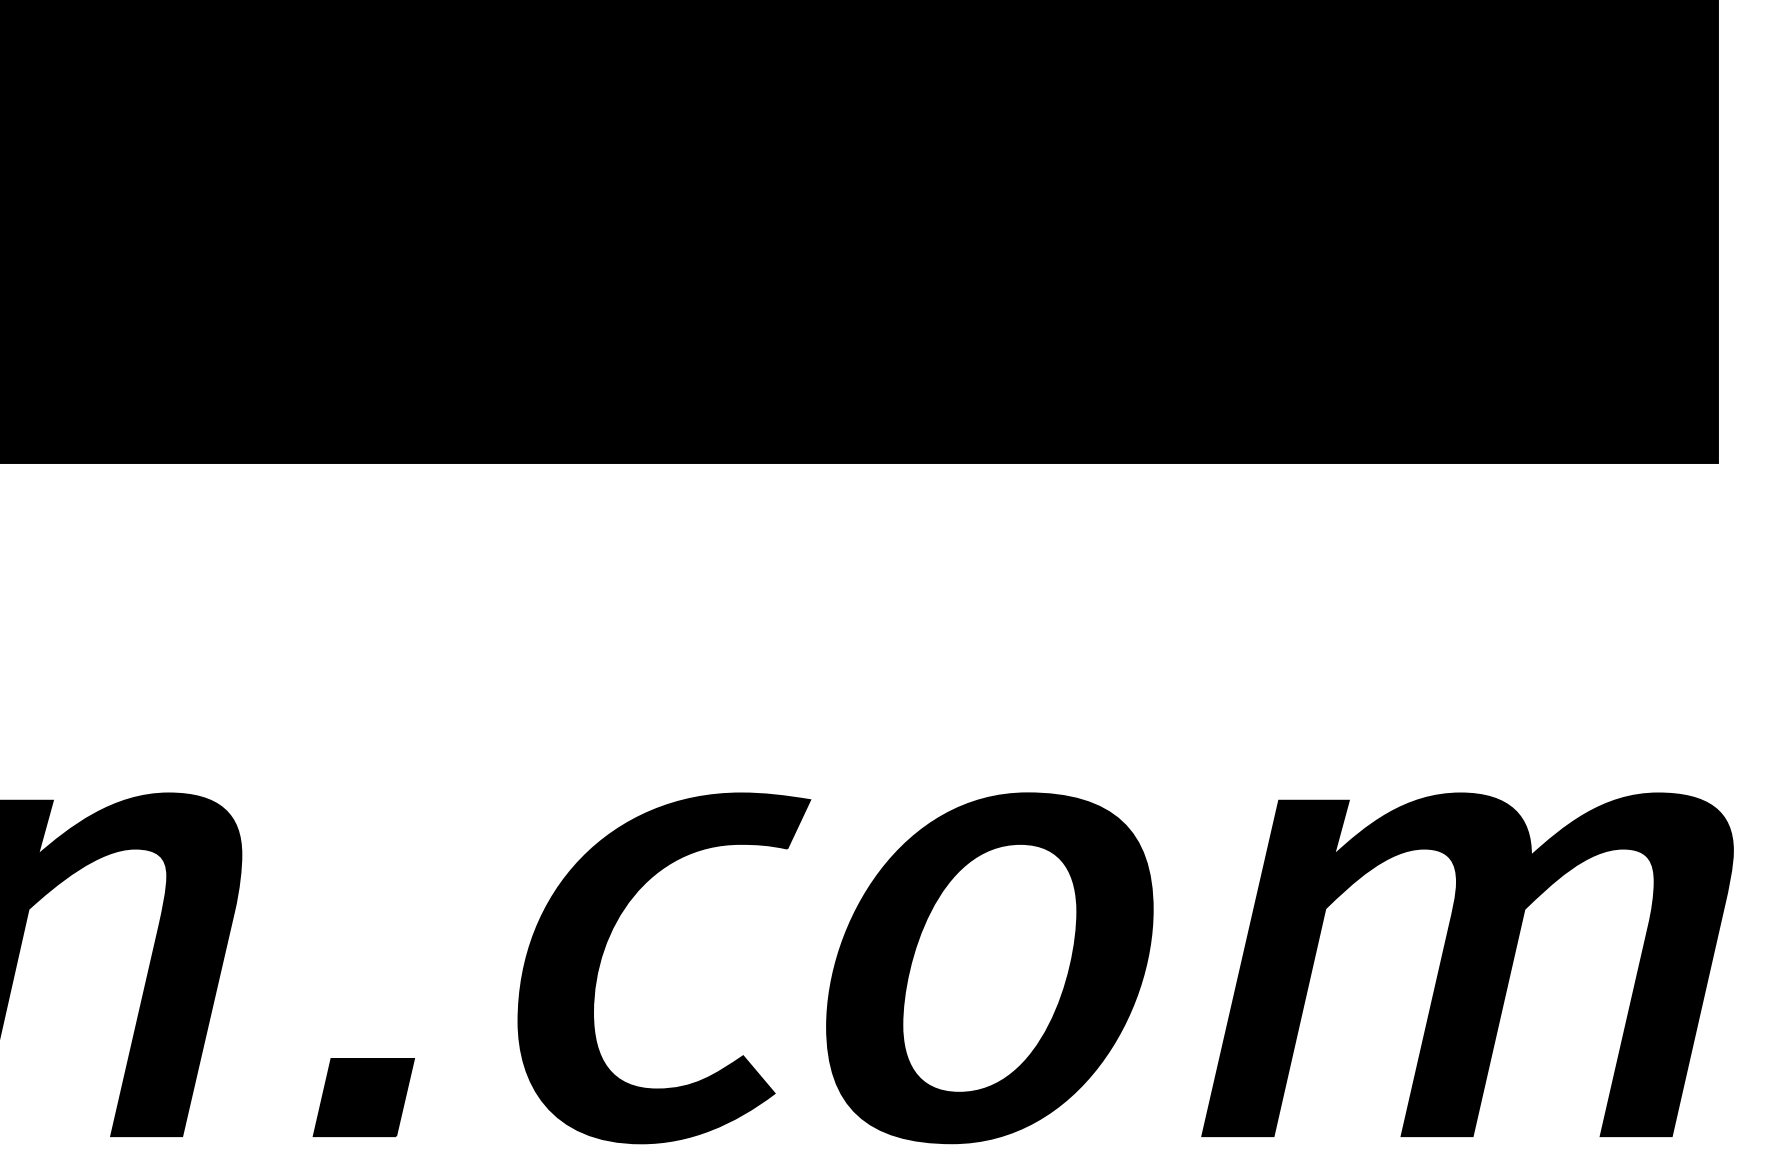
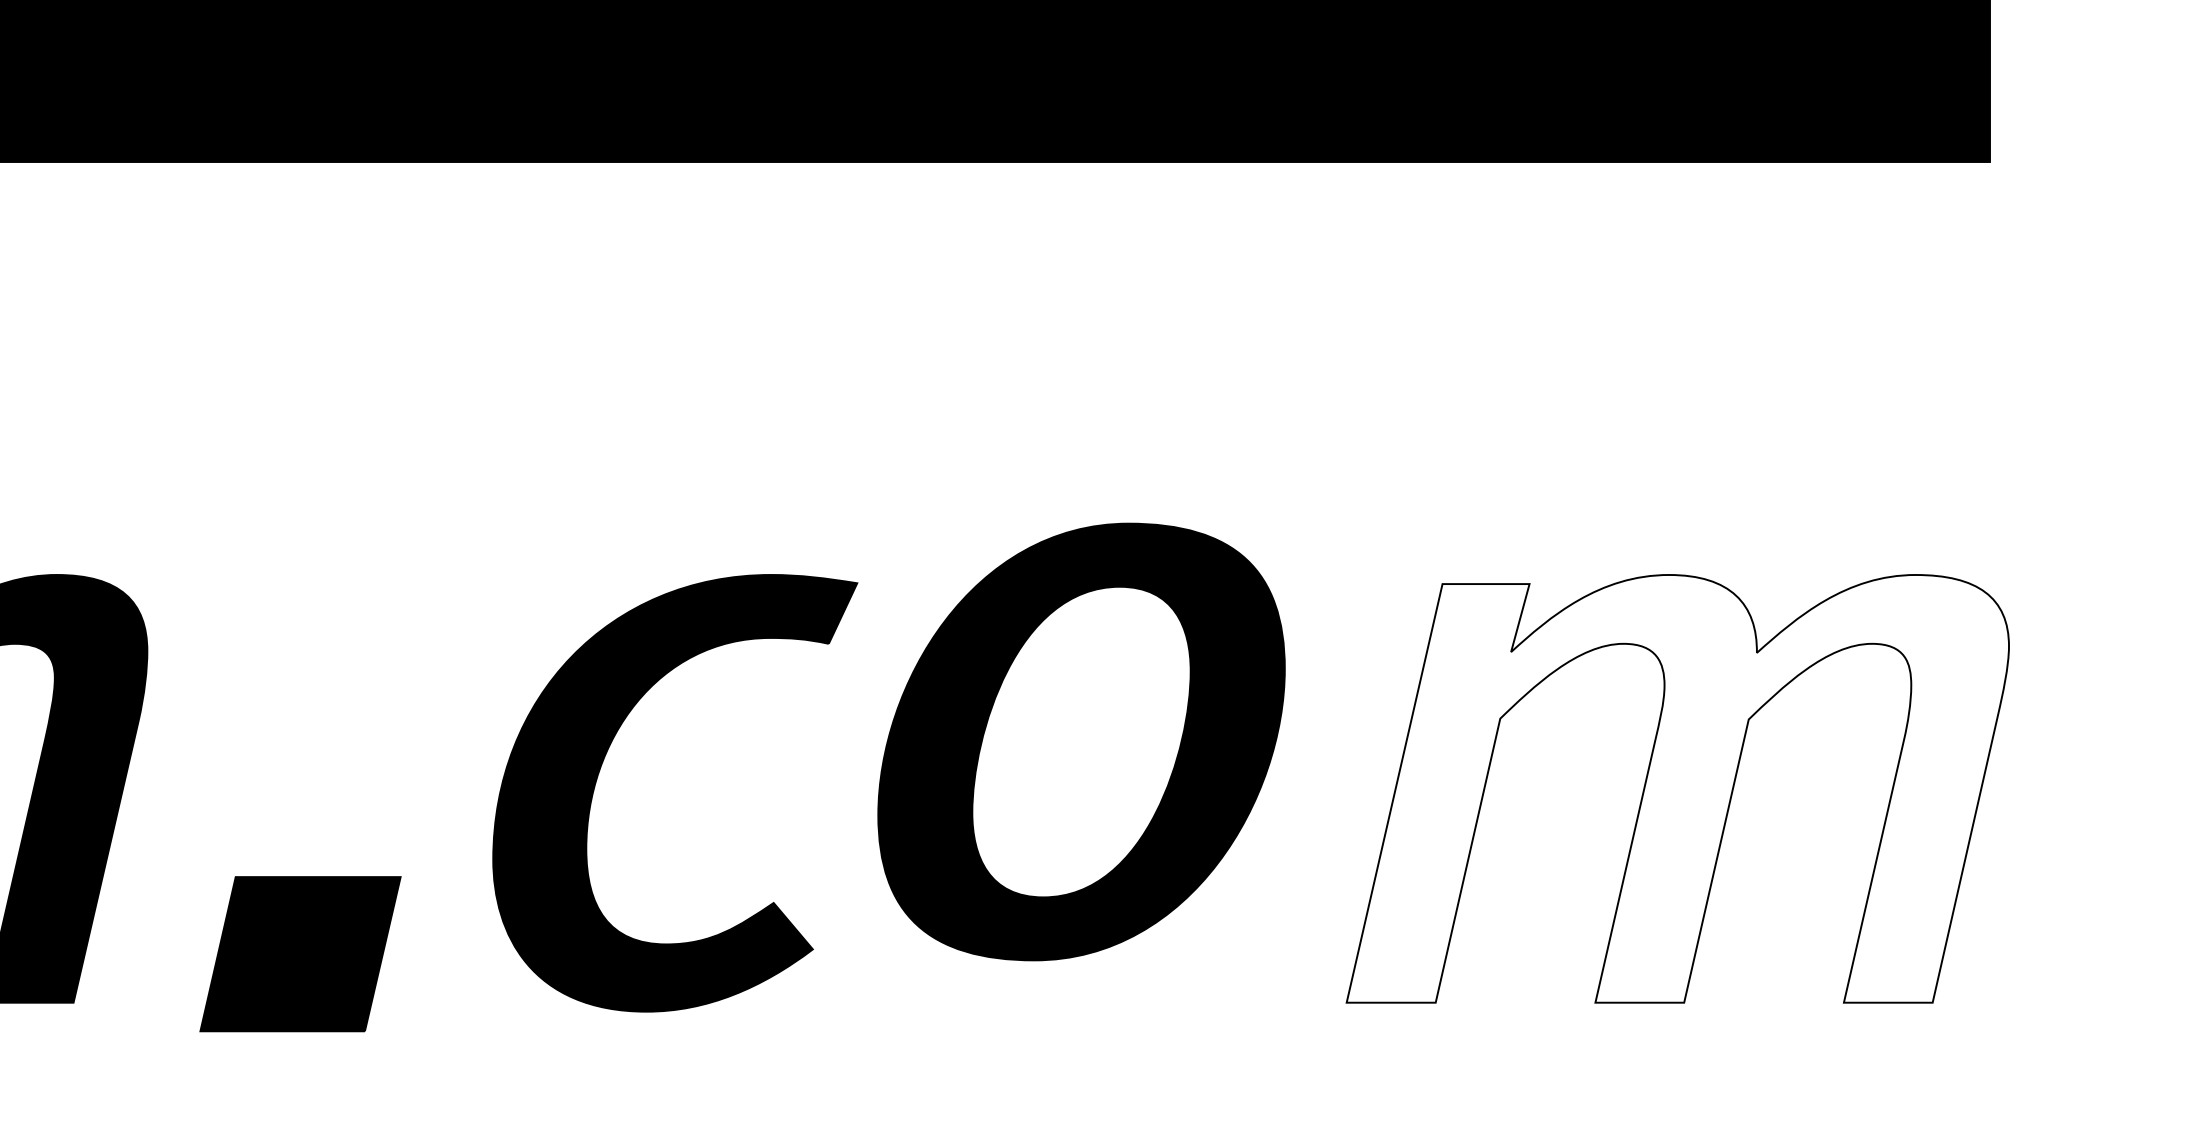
fill: (1467, 964) -> (1677, 788), removed
part: (989, 968) -> (1081, 742), moved
part: (363, 1097) -> (299, 954), size x1.6

